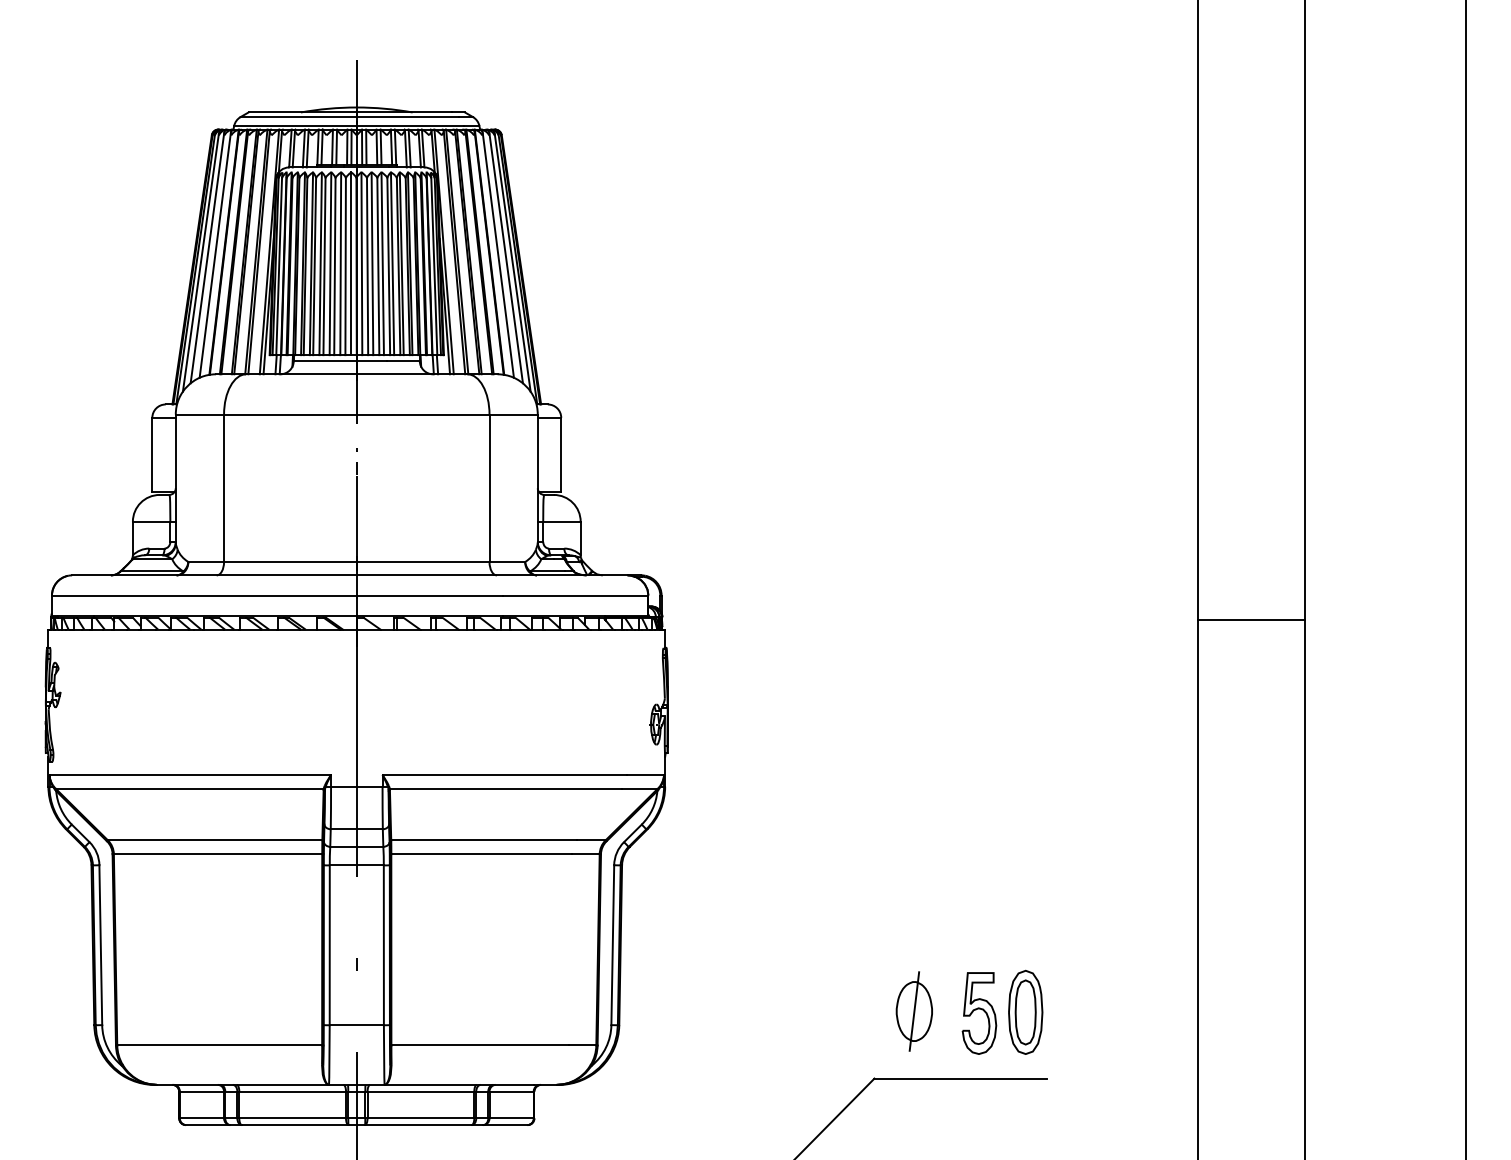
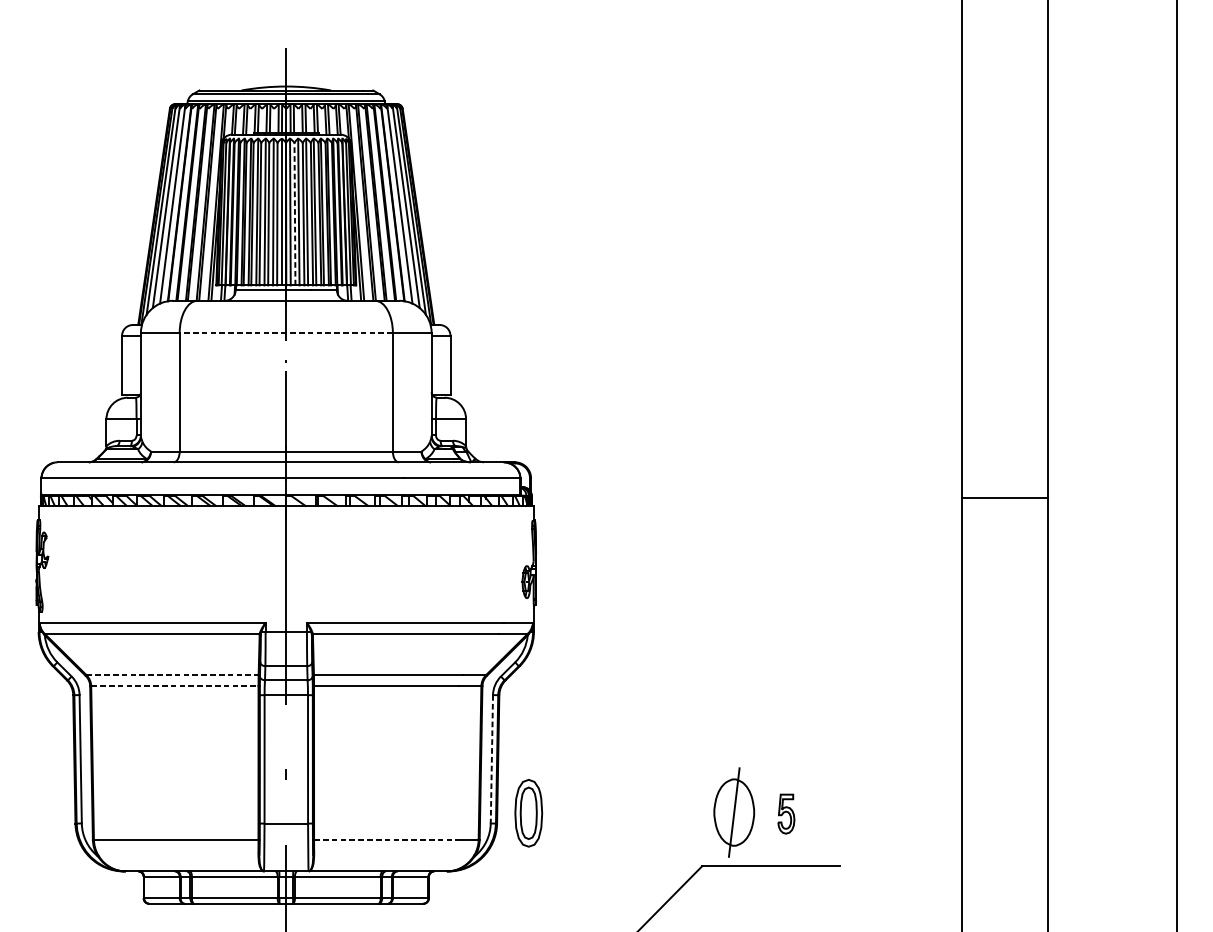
line: (367, 266) -> (294, 214), solid -> dashed
line: (356, 414) -> (286, 333), solid -> dashed
line: (215, 840) -> (172, 675), solid -> dashed
line: (218, 854) -> (175, 686), solid -> dashed
line: (612, 945) -> (491, 759), solid -> dashed
part: (913, 1011) -> (733, 812), size x1.4
part: (1025, 1011) -> (528, 812), moved
part: (979, 1013) -> (786, 814), size x0.6
line: (480, 1045) -> (385, 839), solid -> dashed

